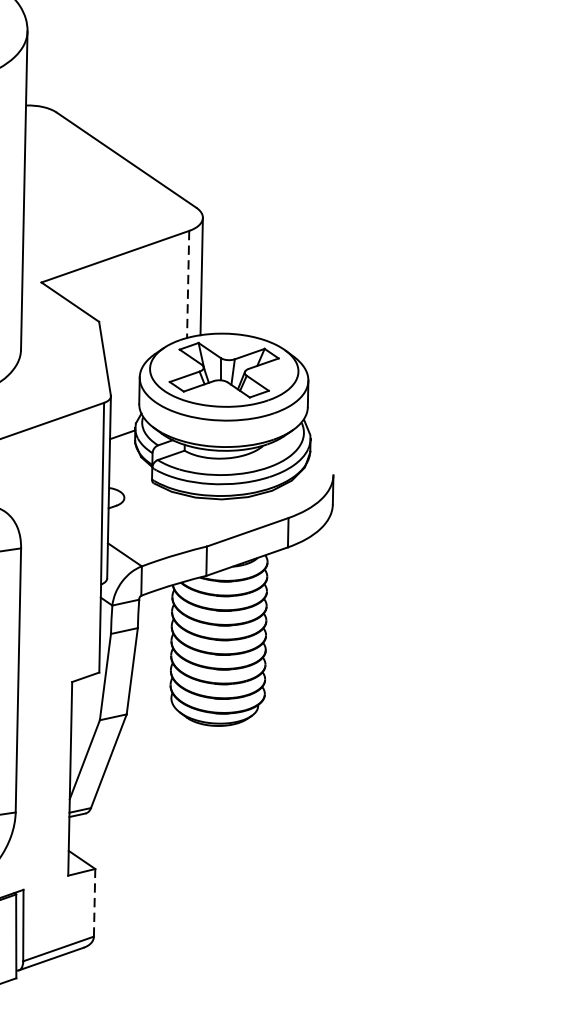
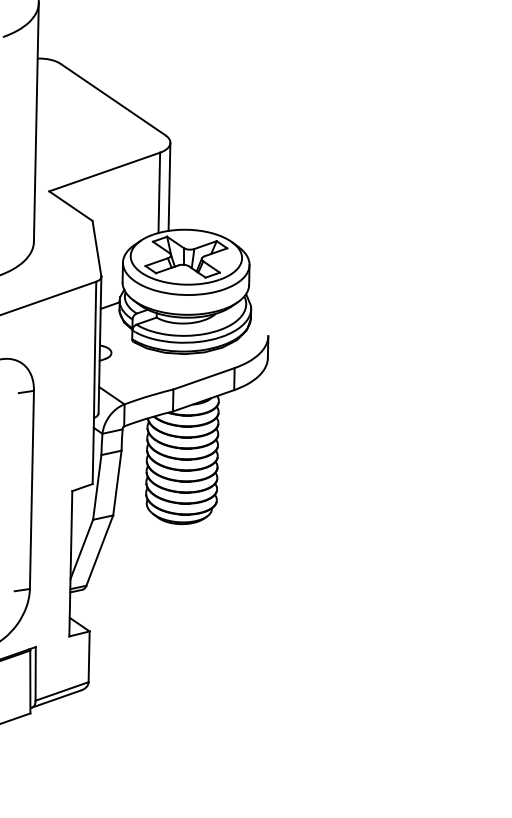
line: (188, 285) -> (159, 193), dashed -> solid
line: (95, 902) -> (89, 656), dashed -> solid

